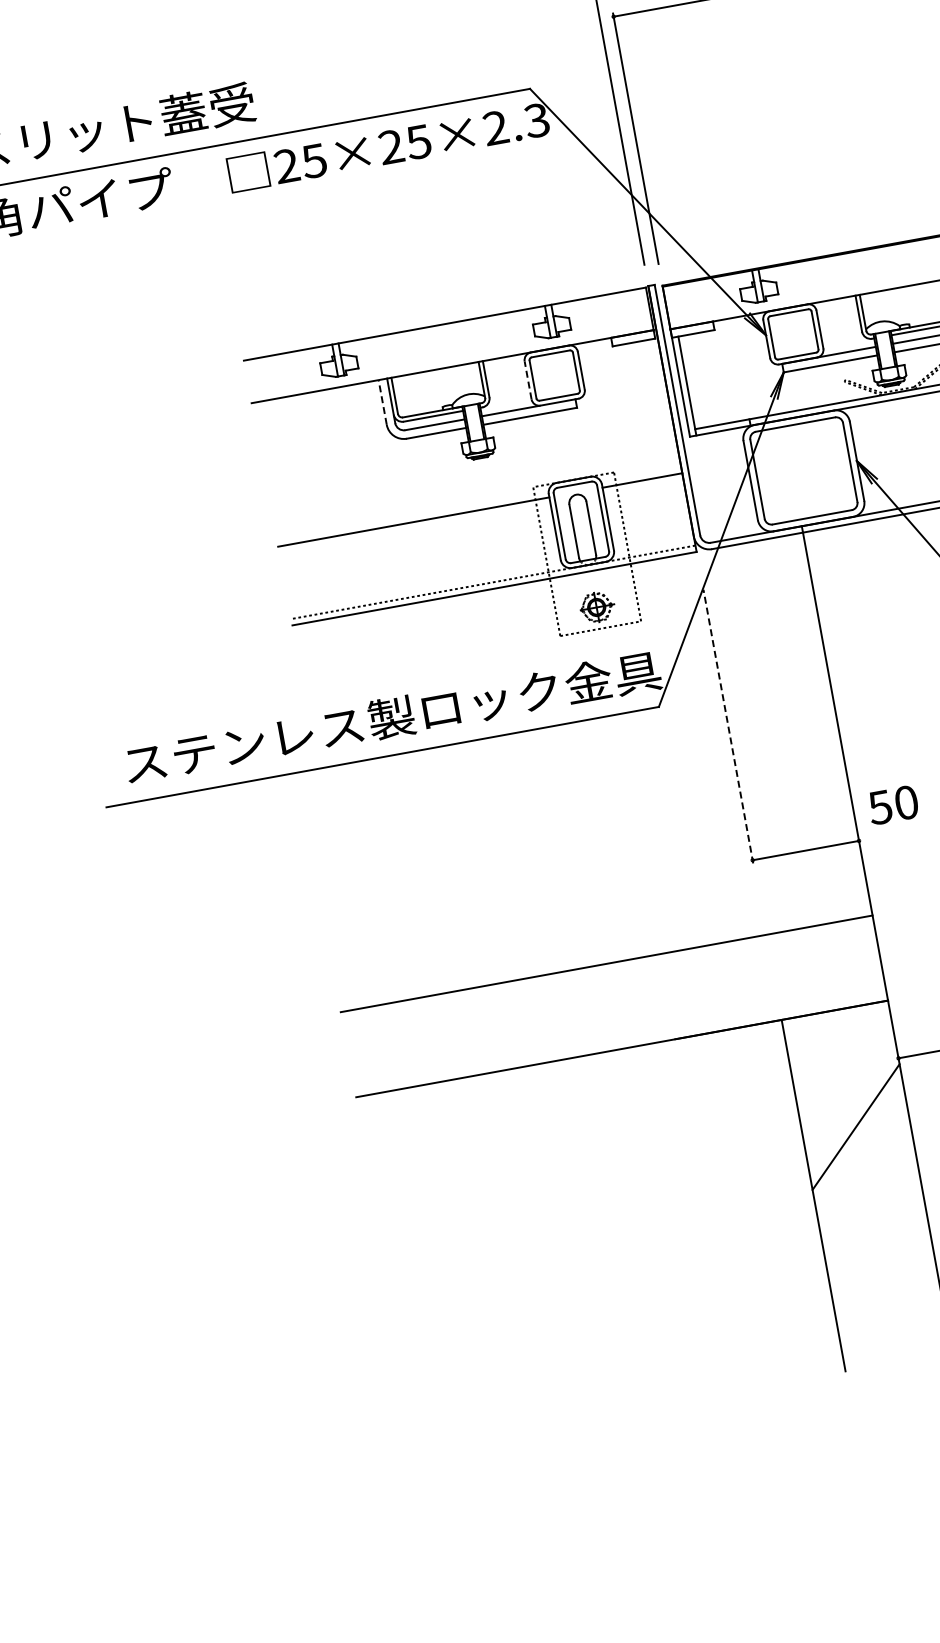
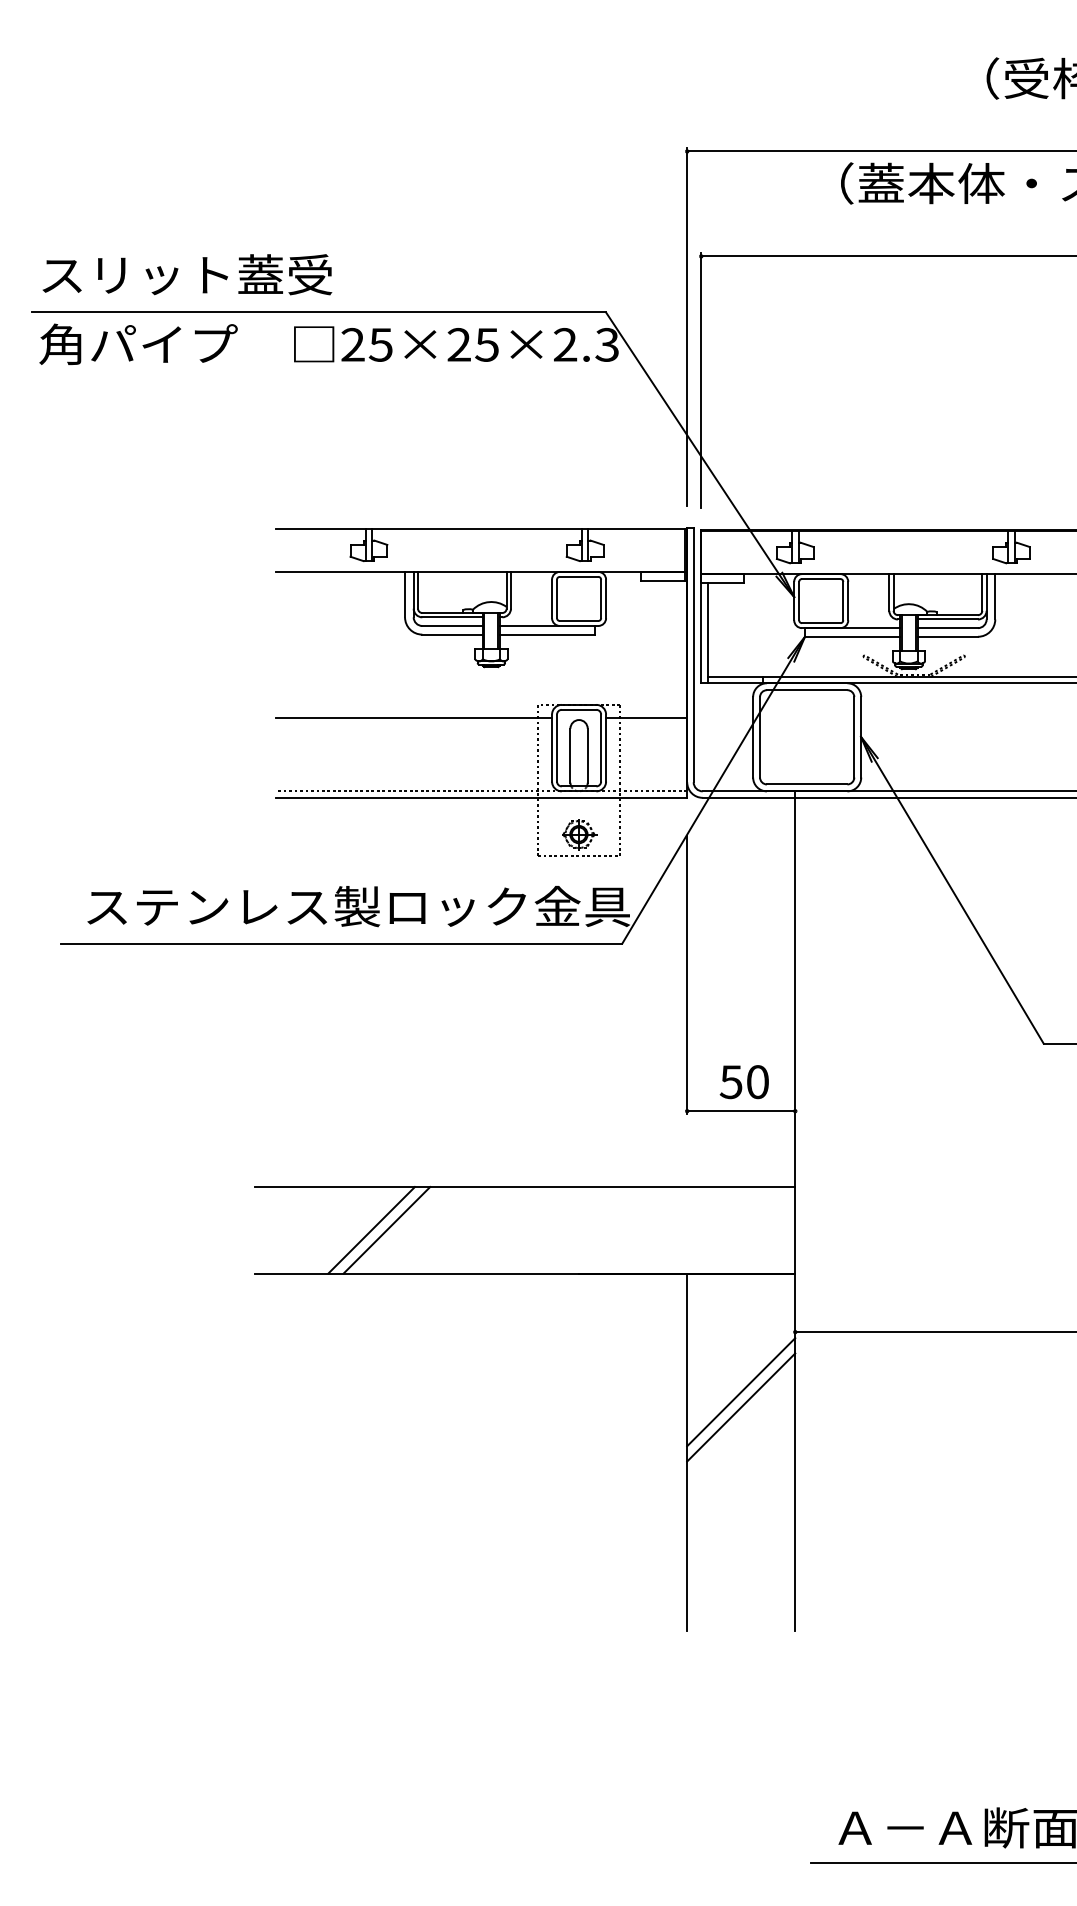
line: (528, 379) -> (552, 598), dashed -> solid
line: (383, 402) -> (405, 594), dashed -> solid
line: (728, 725) -> (687, 974), dashed -> solid
text: (892, 805) -> (743, 1082), moved
line: (478, 1031) -> (386, 1230), added
line: (463, 1034) -> (371, 1230), added
line: (859, 1142) -> (741, 1407), added

